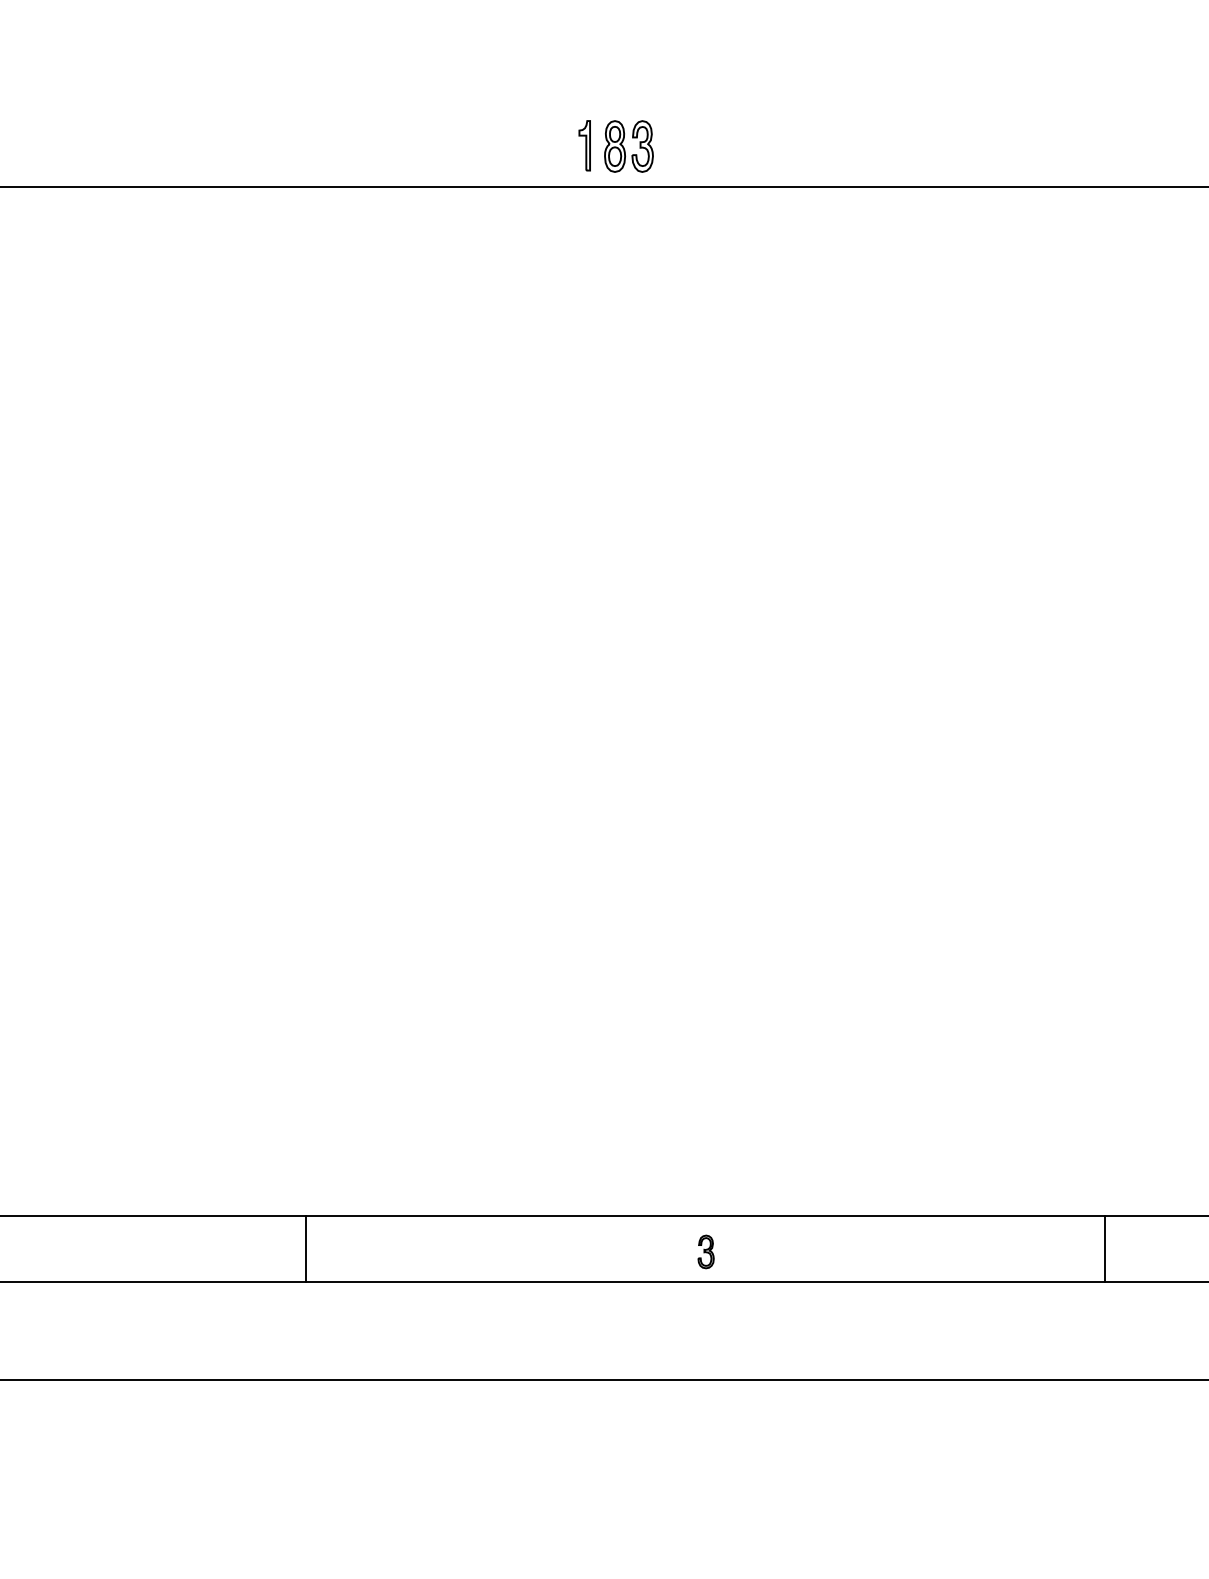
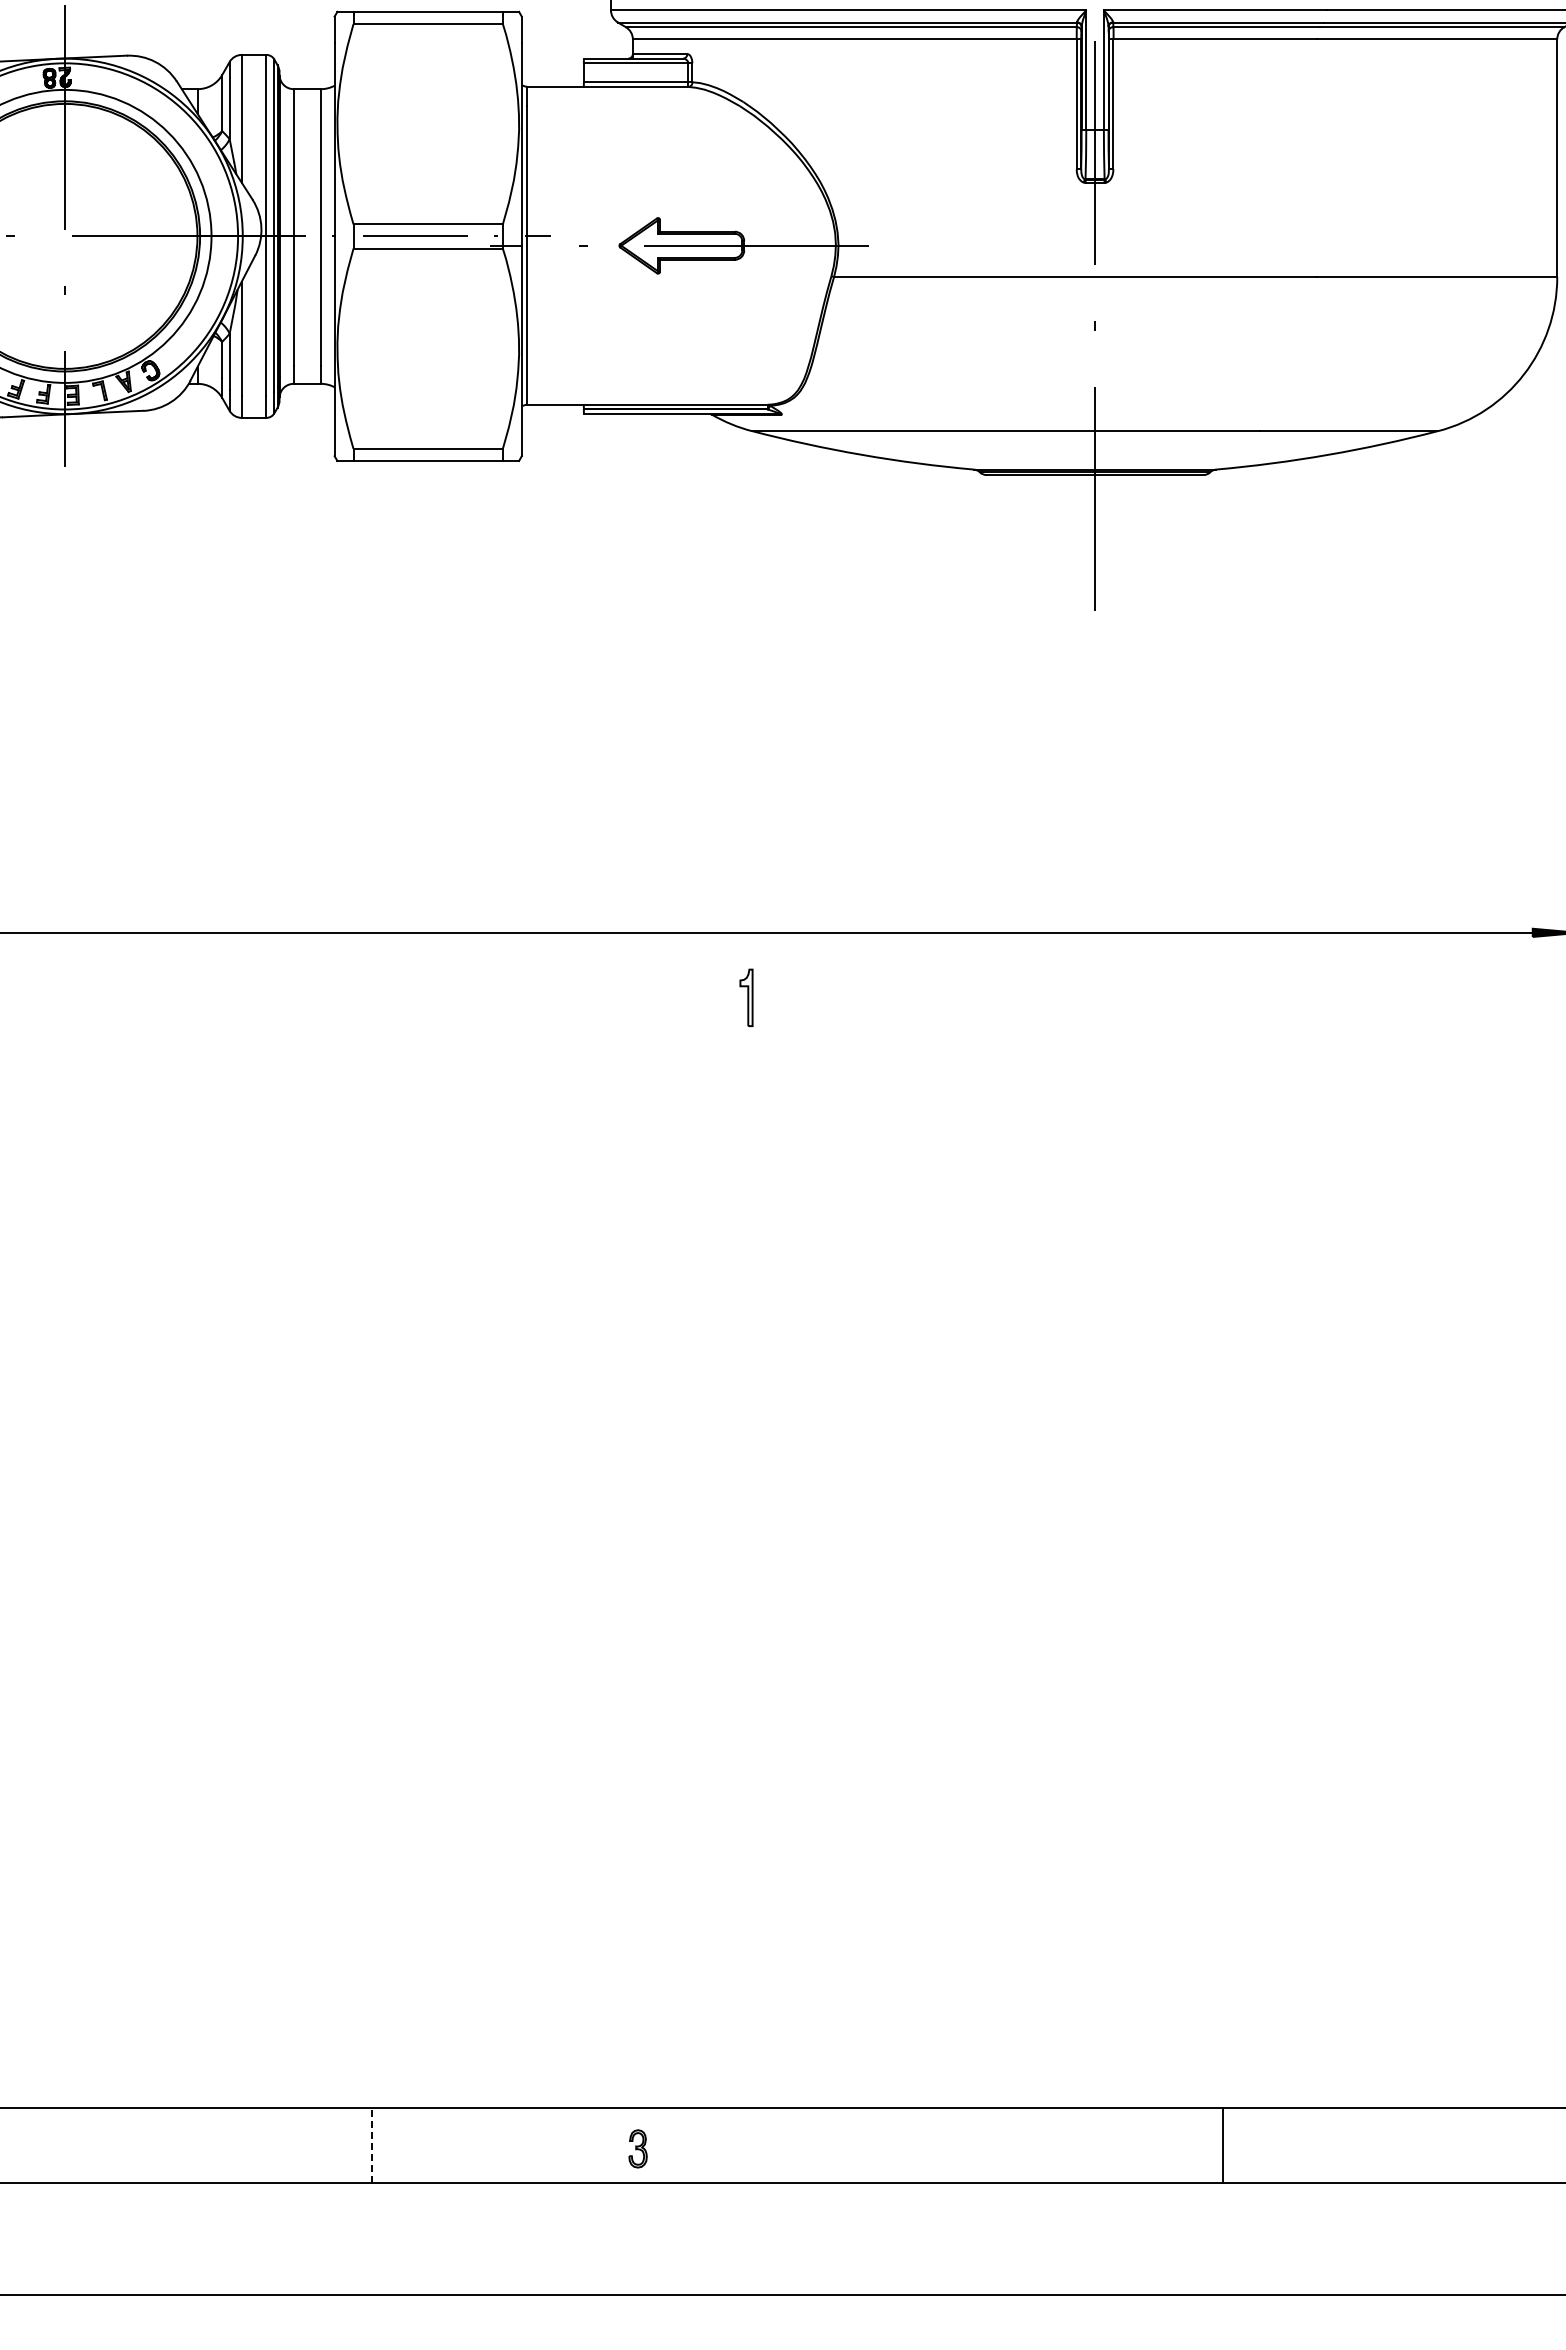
part: (584, 145) -> (746, 997), moved
part: (628, 146) -> (739, 886), removed
line: (306, 1248) -> (371, 2145), solid -> dashed
line: (1104, 1248) -> (1222, 2145), moved
part: (705, 1251) -> (637, 2148), moved

